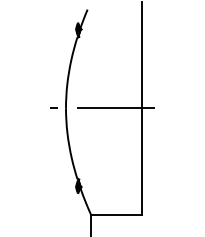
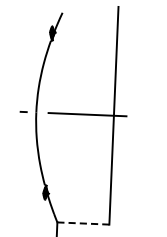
line: (116, 214) -> (83, 223), solid -> dashed

